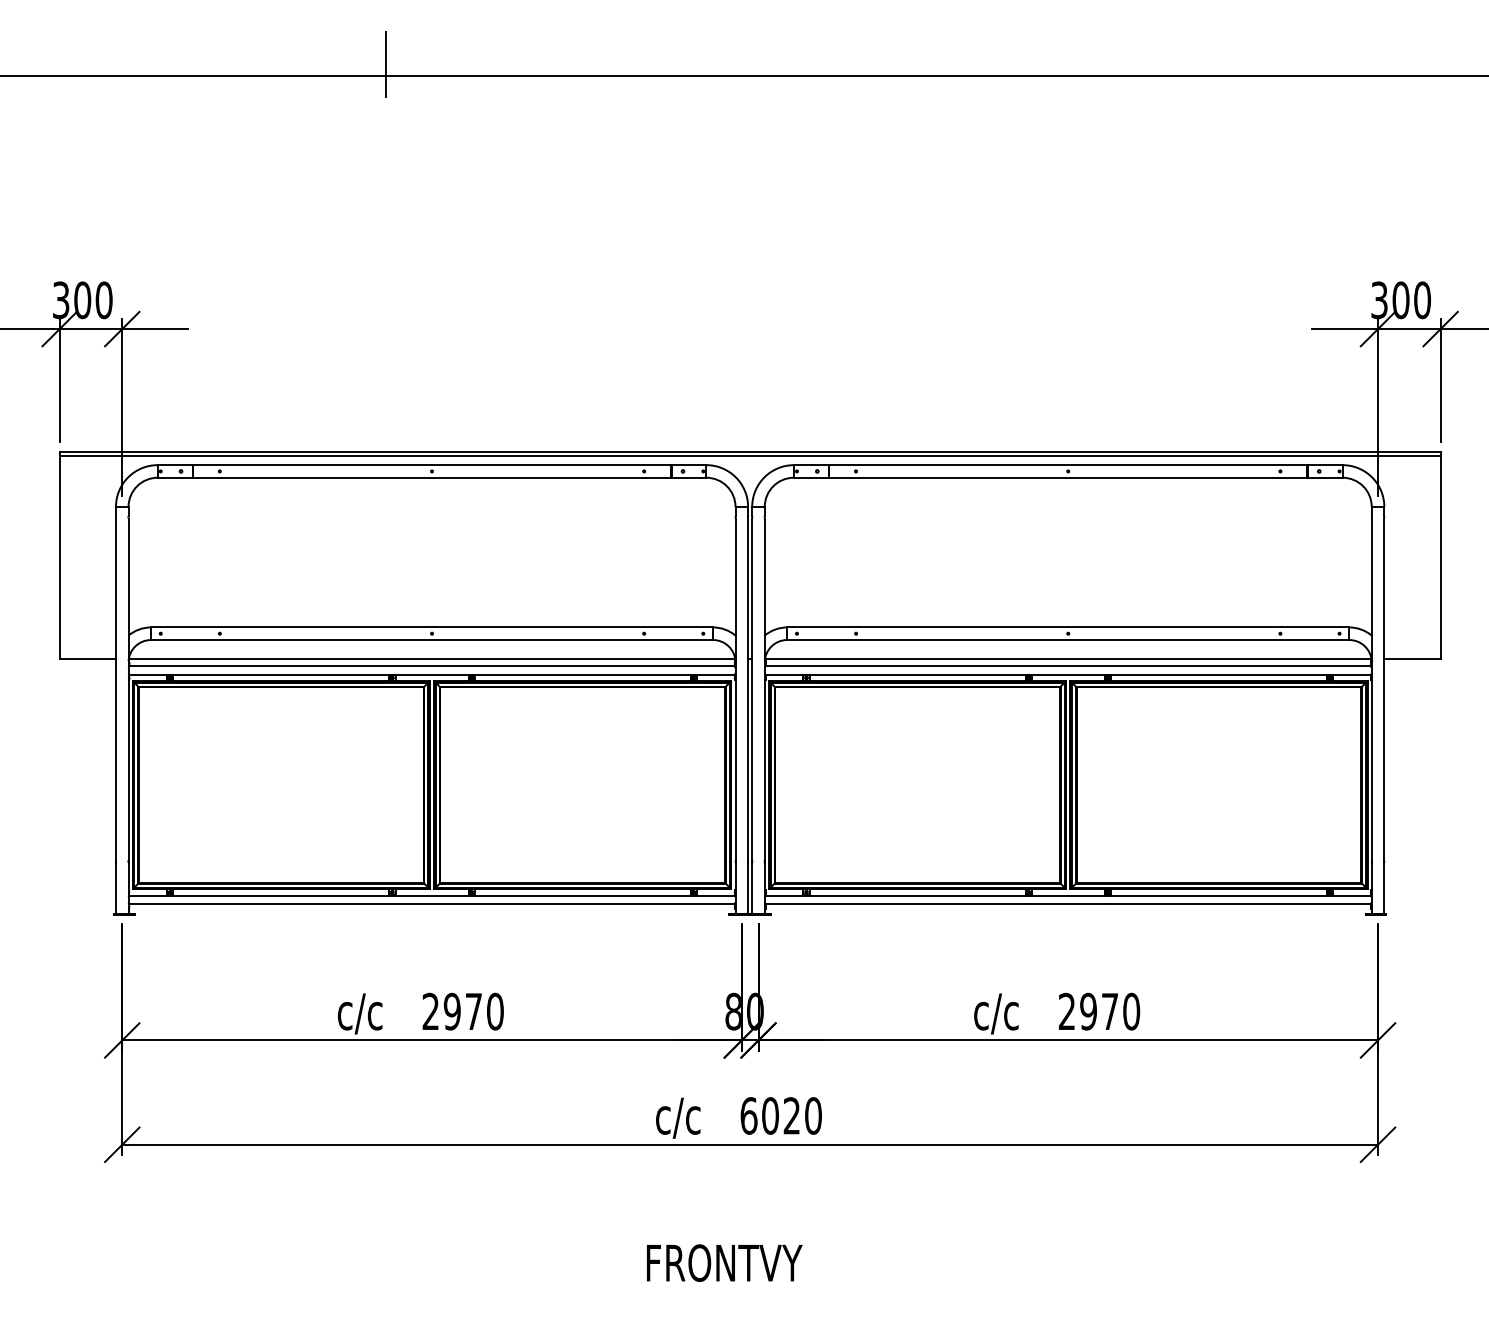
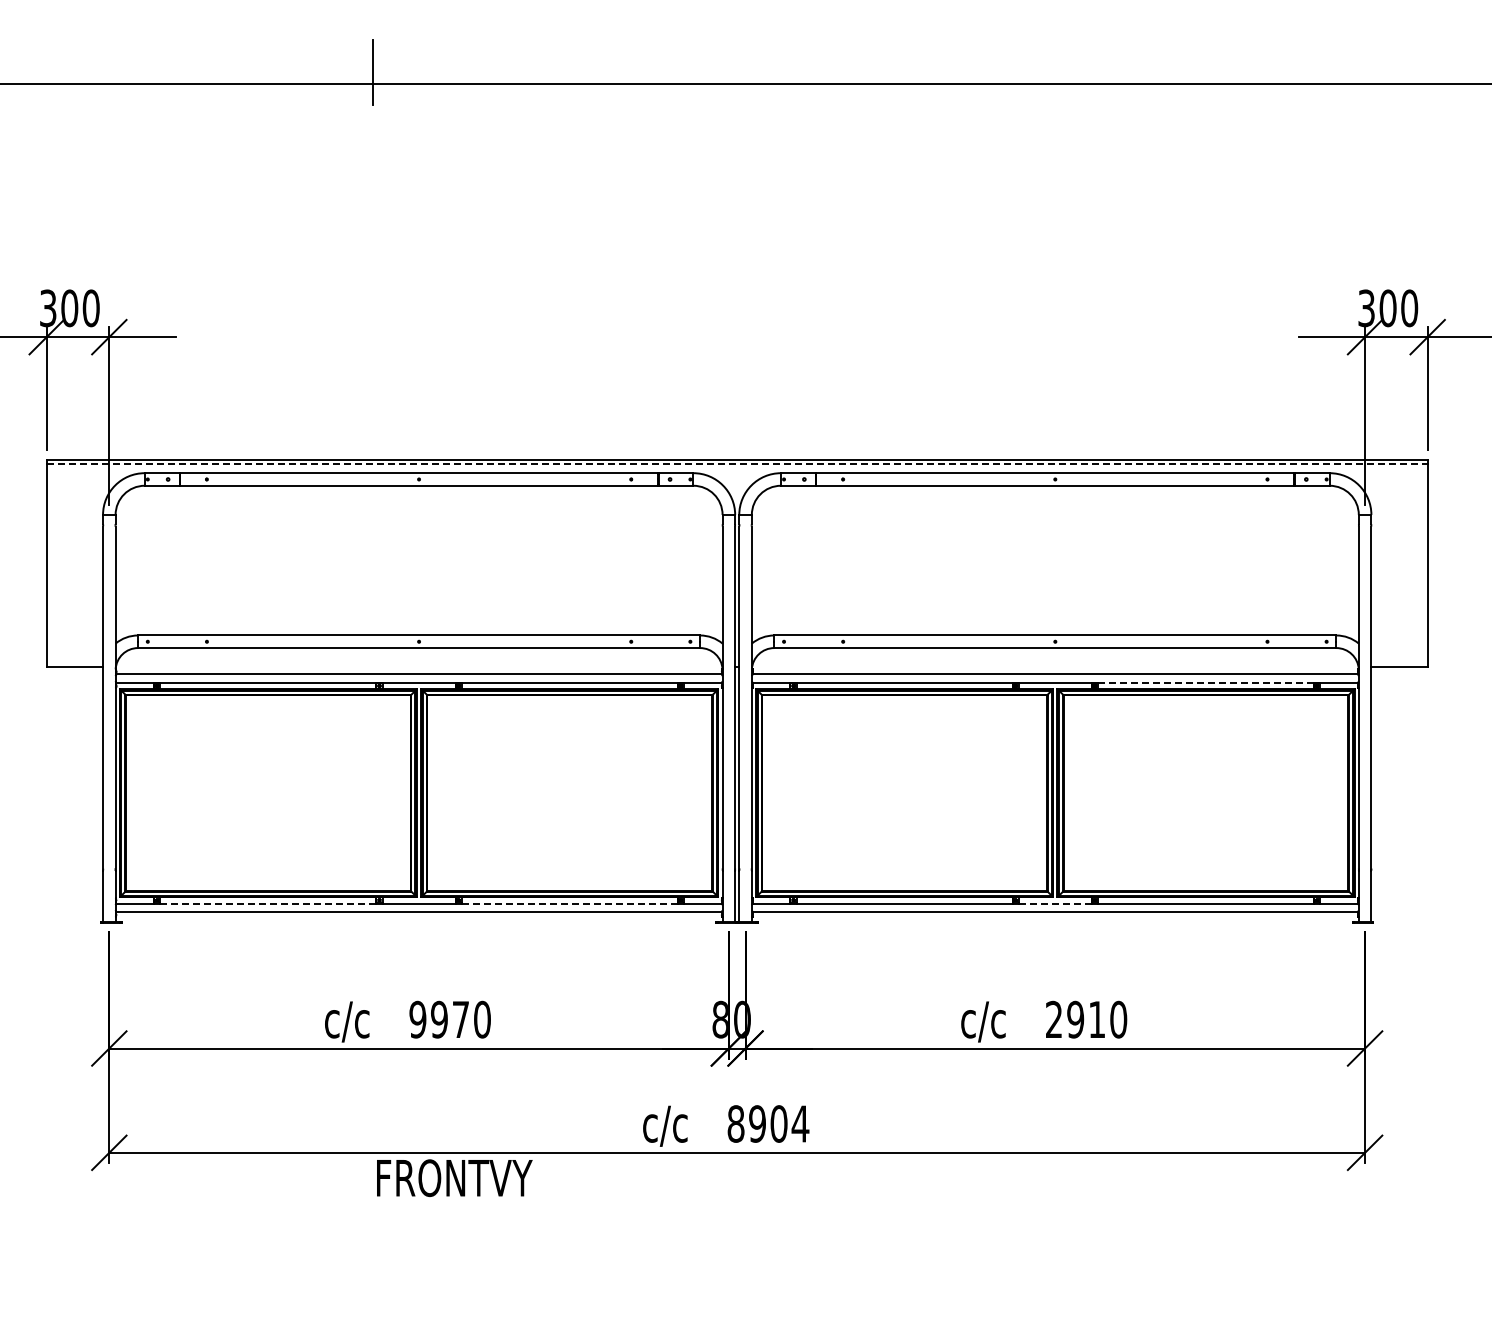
line: (750, 456) -> (737, 464), solid -> dashed
line: (431, 658) -> (418, 666), removed
line: (1068, 658) -> (1055, 666), removed
line: (1219, 674) -> (1206, 682), solid -> dashed
line: (281, 895) -> (268, 903), solid -> dashed
line: (582, 895) -> (569, 903), solid -> dashed
line: (1068, 895) -> (1055, 903), solid -> dashed
text: (430, 1011) -> (417, 1019), 2970 -> 9970
text: (1110, 1011) -> (1097, 1019), 2970 -> 2910
text: (781, 1115) -> (768, 1123), 6020 -> 8904
text: (724, 1263) -> (454, 1178), moved

